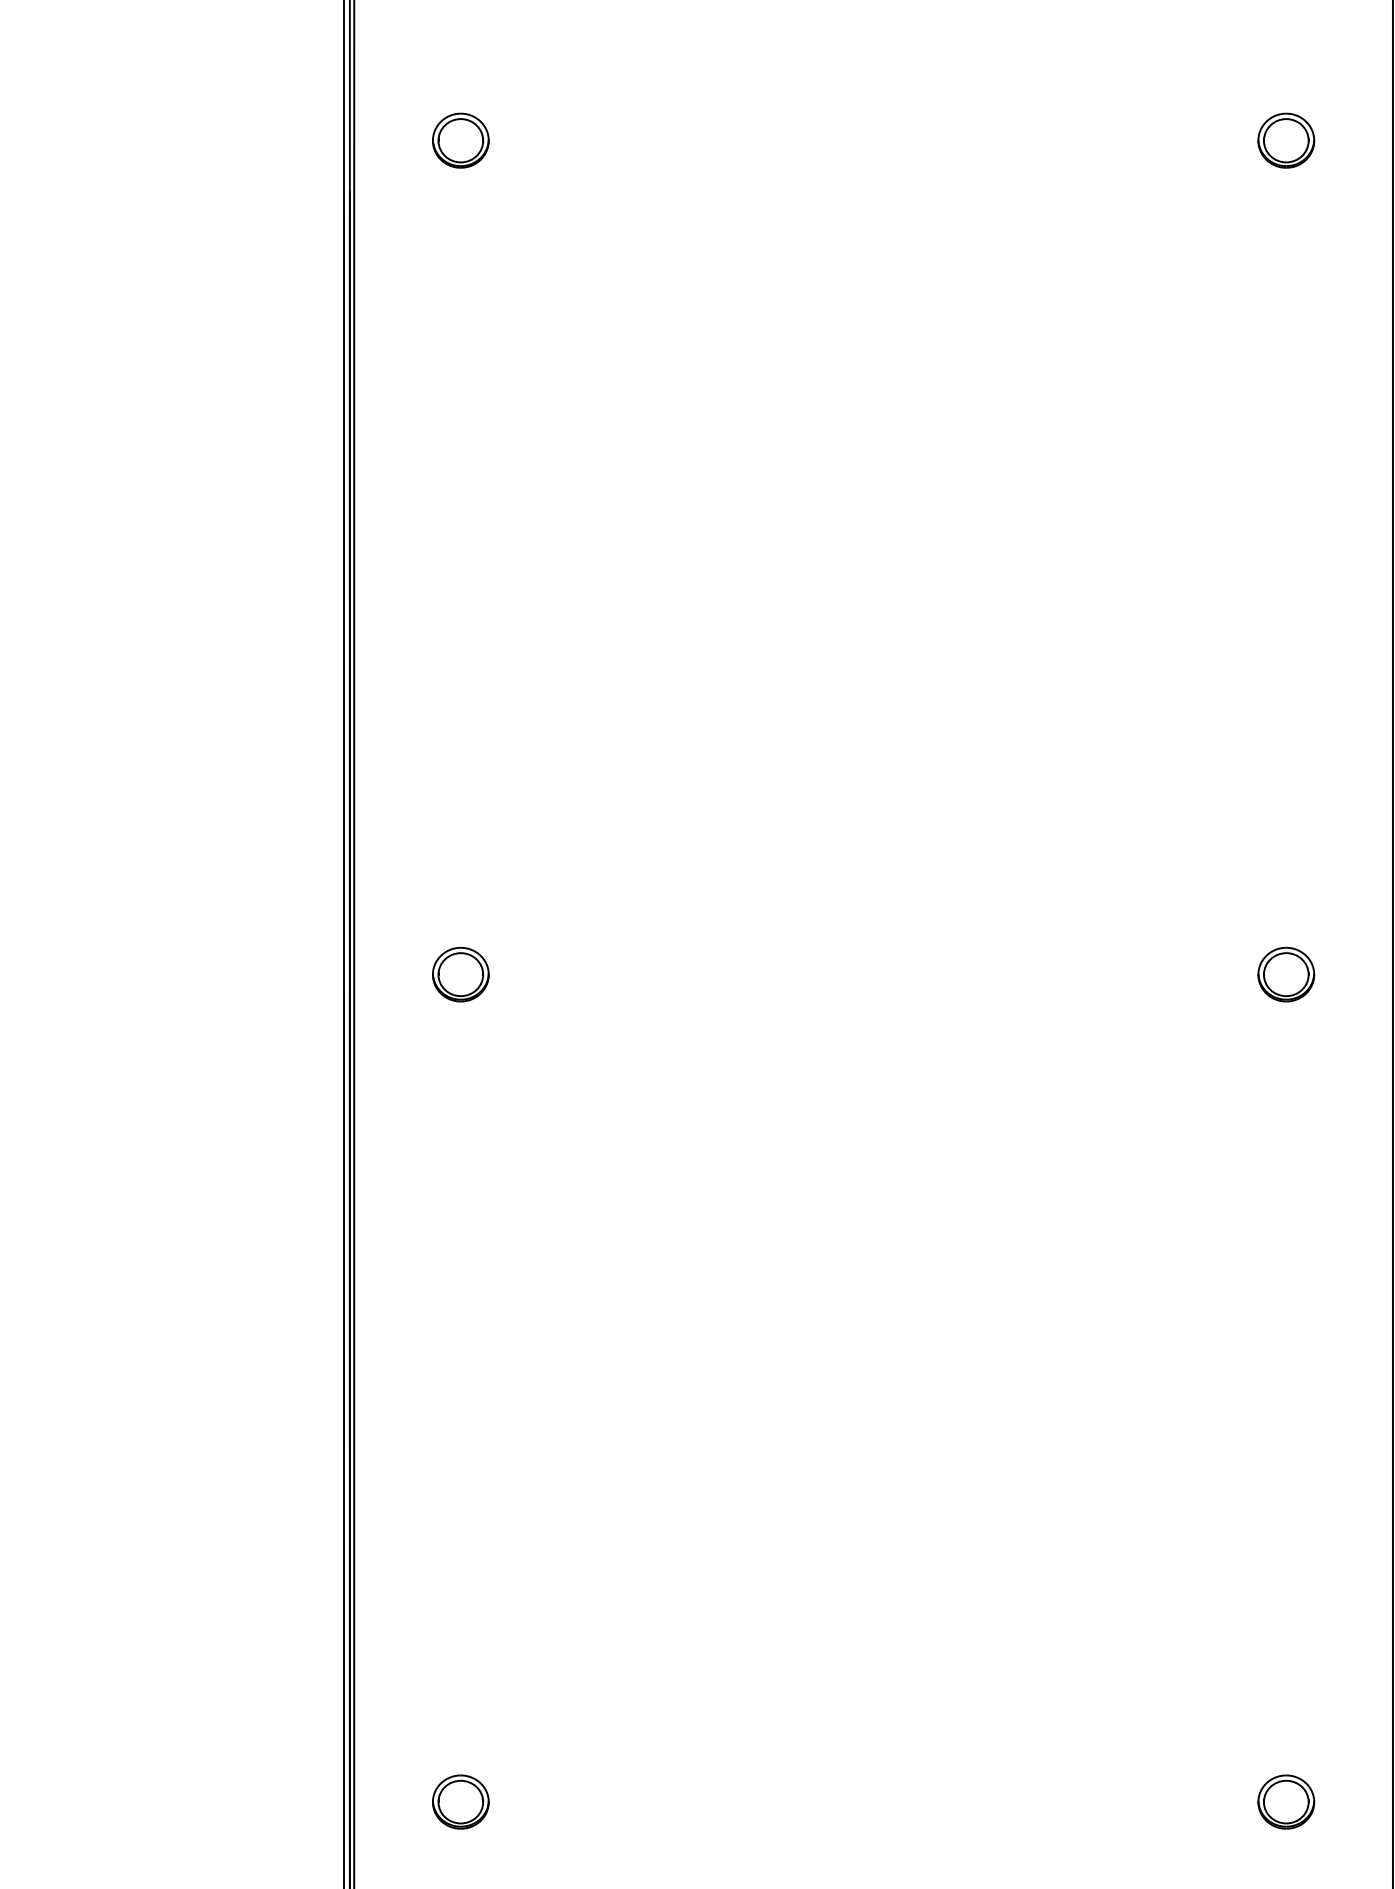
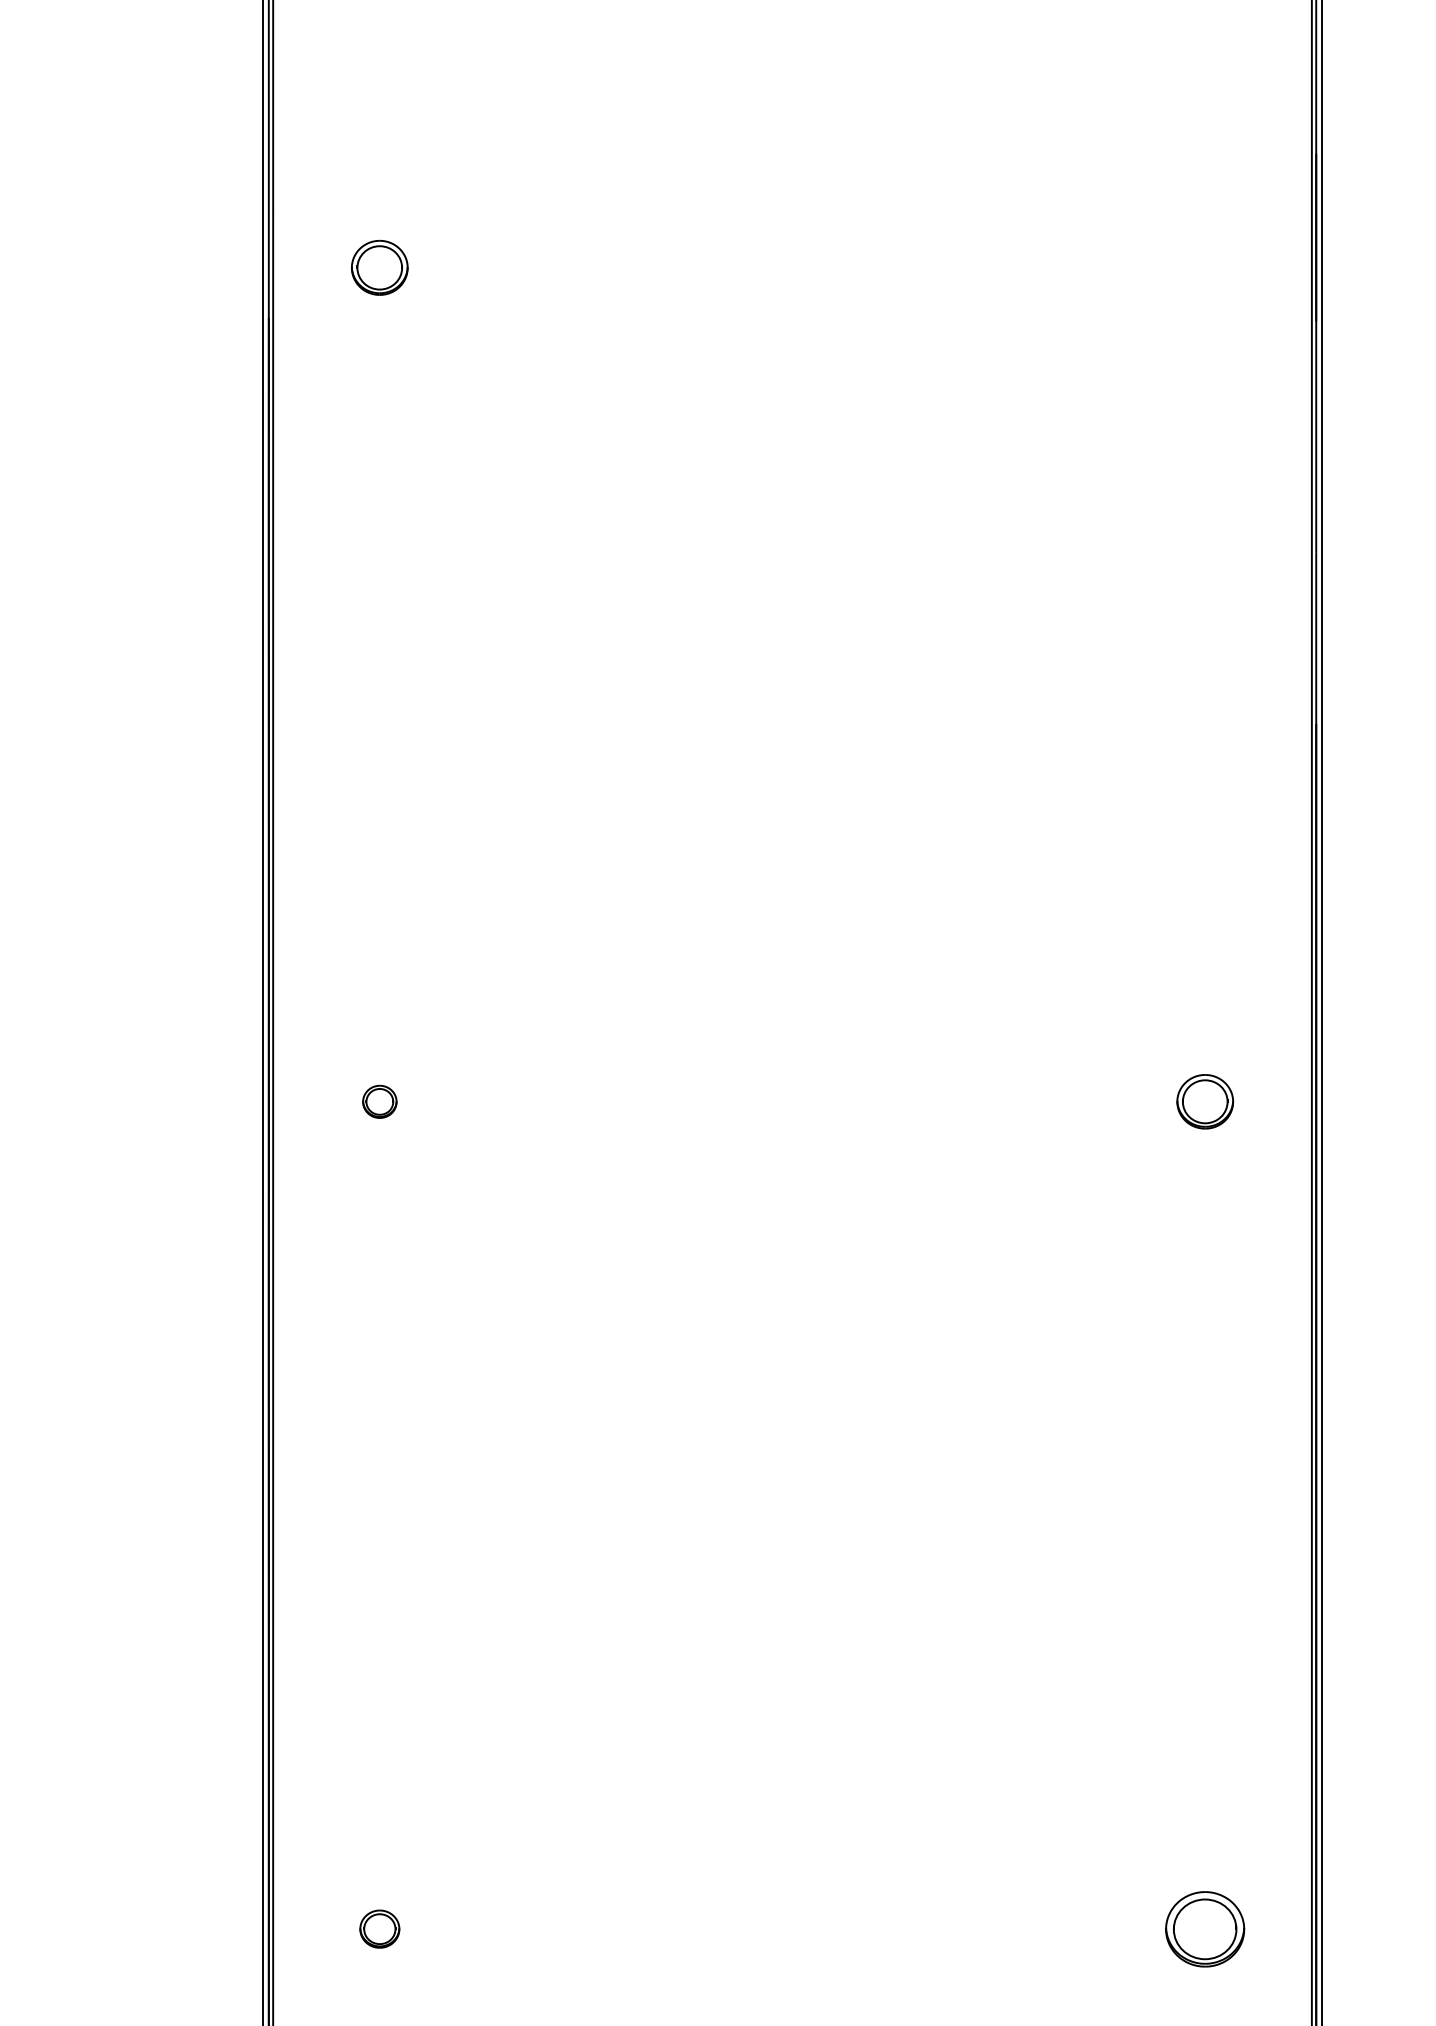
part: (1286, 140) -> (1205, 267), removed
part: (460, 974) -> (379, 1101), size x0.6
part: (460, 1801) -> (379, 1928), size x0.7
part: (1286, 1801) -> (1205, 1928), size x1.4

